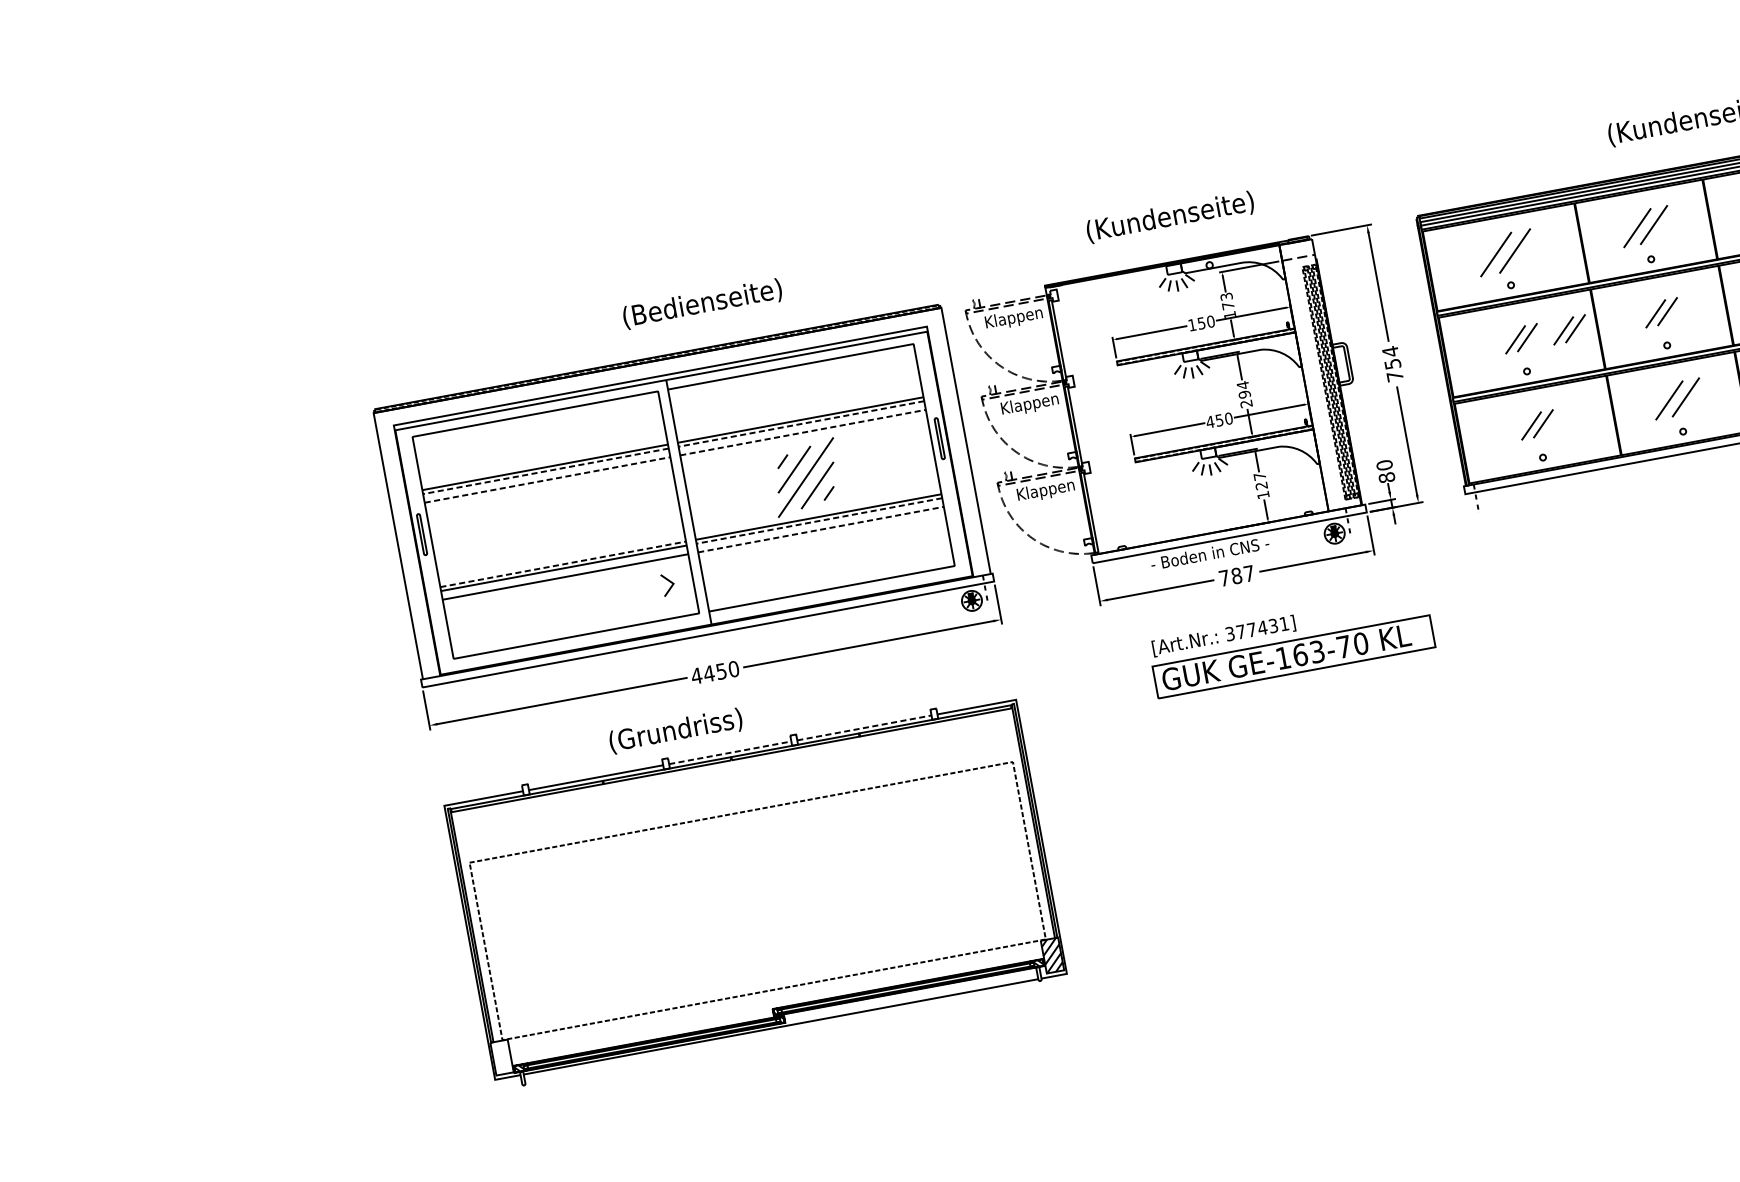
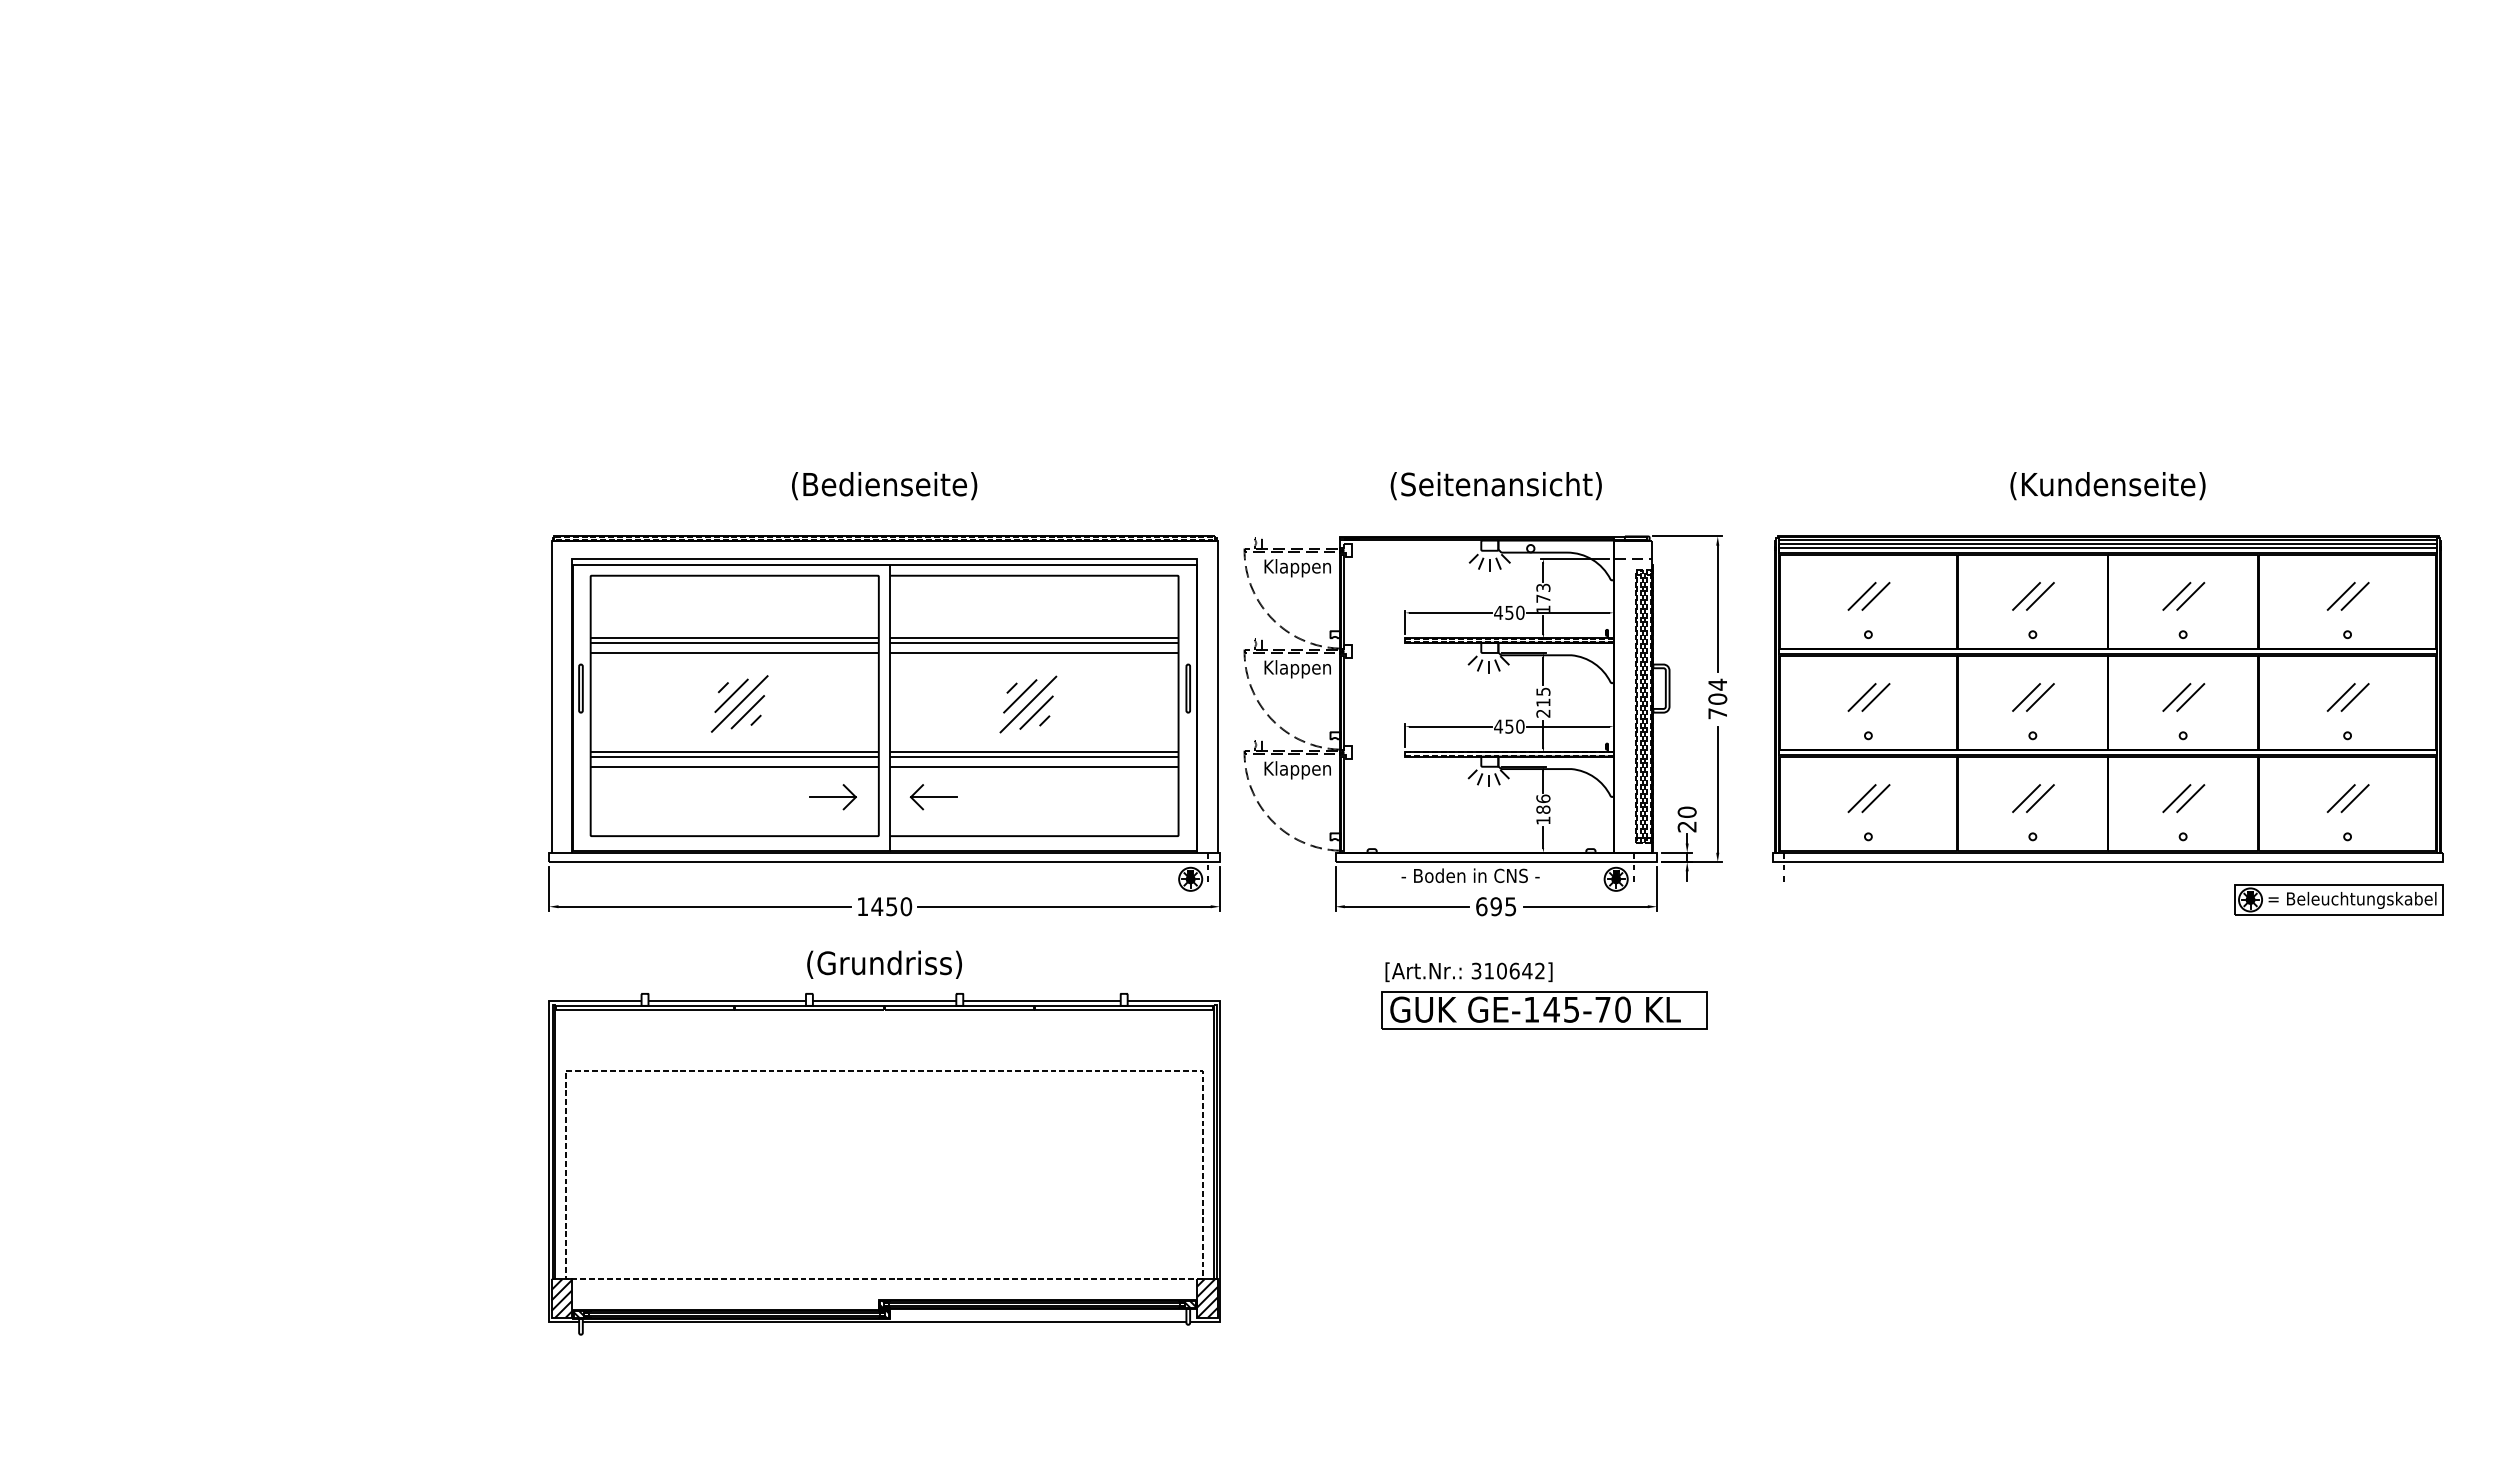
text: (1169, 217) -> (1495, 486), (Kundenseite) -> (Seitenansicht)
part: (1645, 226) -> (2033, 596), size x0.71
part: (1504, 251) -> (1868, 595), size x0.62
text: (702, 304) -> (884, 486), moved
text: (1192, 324) -> (1498, 612), 150 -> 450
part: (1569, 329) -> (1925, 697), removed
text: (1392, 363) -> (1717, 698), 754 -> 704
text: (1243, 389) -> (1543, 696), 294 -> 215
part: (1677, 398) -> (2033, 798), size x0.71
line: (800, 423) -> (1033, 642), dashed -> solid
line: (802, 432) -> (1034, 652), dashed -> solid
line: (545, 471) -> (734, 642), dashed -> solid
part: (806, 477) -> (1028, 704), size x0.71
text: (1386, 477) -> (1686, 826), 80 -> 20
line: (548, 479) -> (735, 652), dashed -> solid
text: (1260, 480) -> (1543, 803), 127 -> 186
line: (818, 521) -> (1033, 756), dashed -> solid
part: (559, 522) -> (739, 703), added
line: (821, 529) -> (1034, 766), dashed -> solid
line: (563, 563) -> (735, 751), dashed -> solid
part: (739, 571) -> (933, 797), added
text: (1236, 575) -> (1496, 906), 787 -> 695
line: (653, 587) -> (832, 797), added
text: (1262, 627) -> (1514, 970), 377431] -> 310642]
text: (1308, 653) -> (1561, 1009), GE-163-70 -> GE-145-70
text: (696, 675) -> (862, 906), 4450 -> 1450
line: (864, 727) -> (1042, 1000), dashed -> solid
text: (675, 730) -> (884, 964), moved
line: (730, 752) -> (884, 1000), dashed -> solid
hatch: (501, 1057) -> (561, 1298), added

